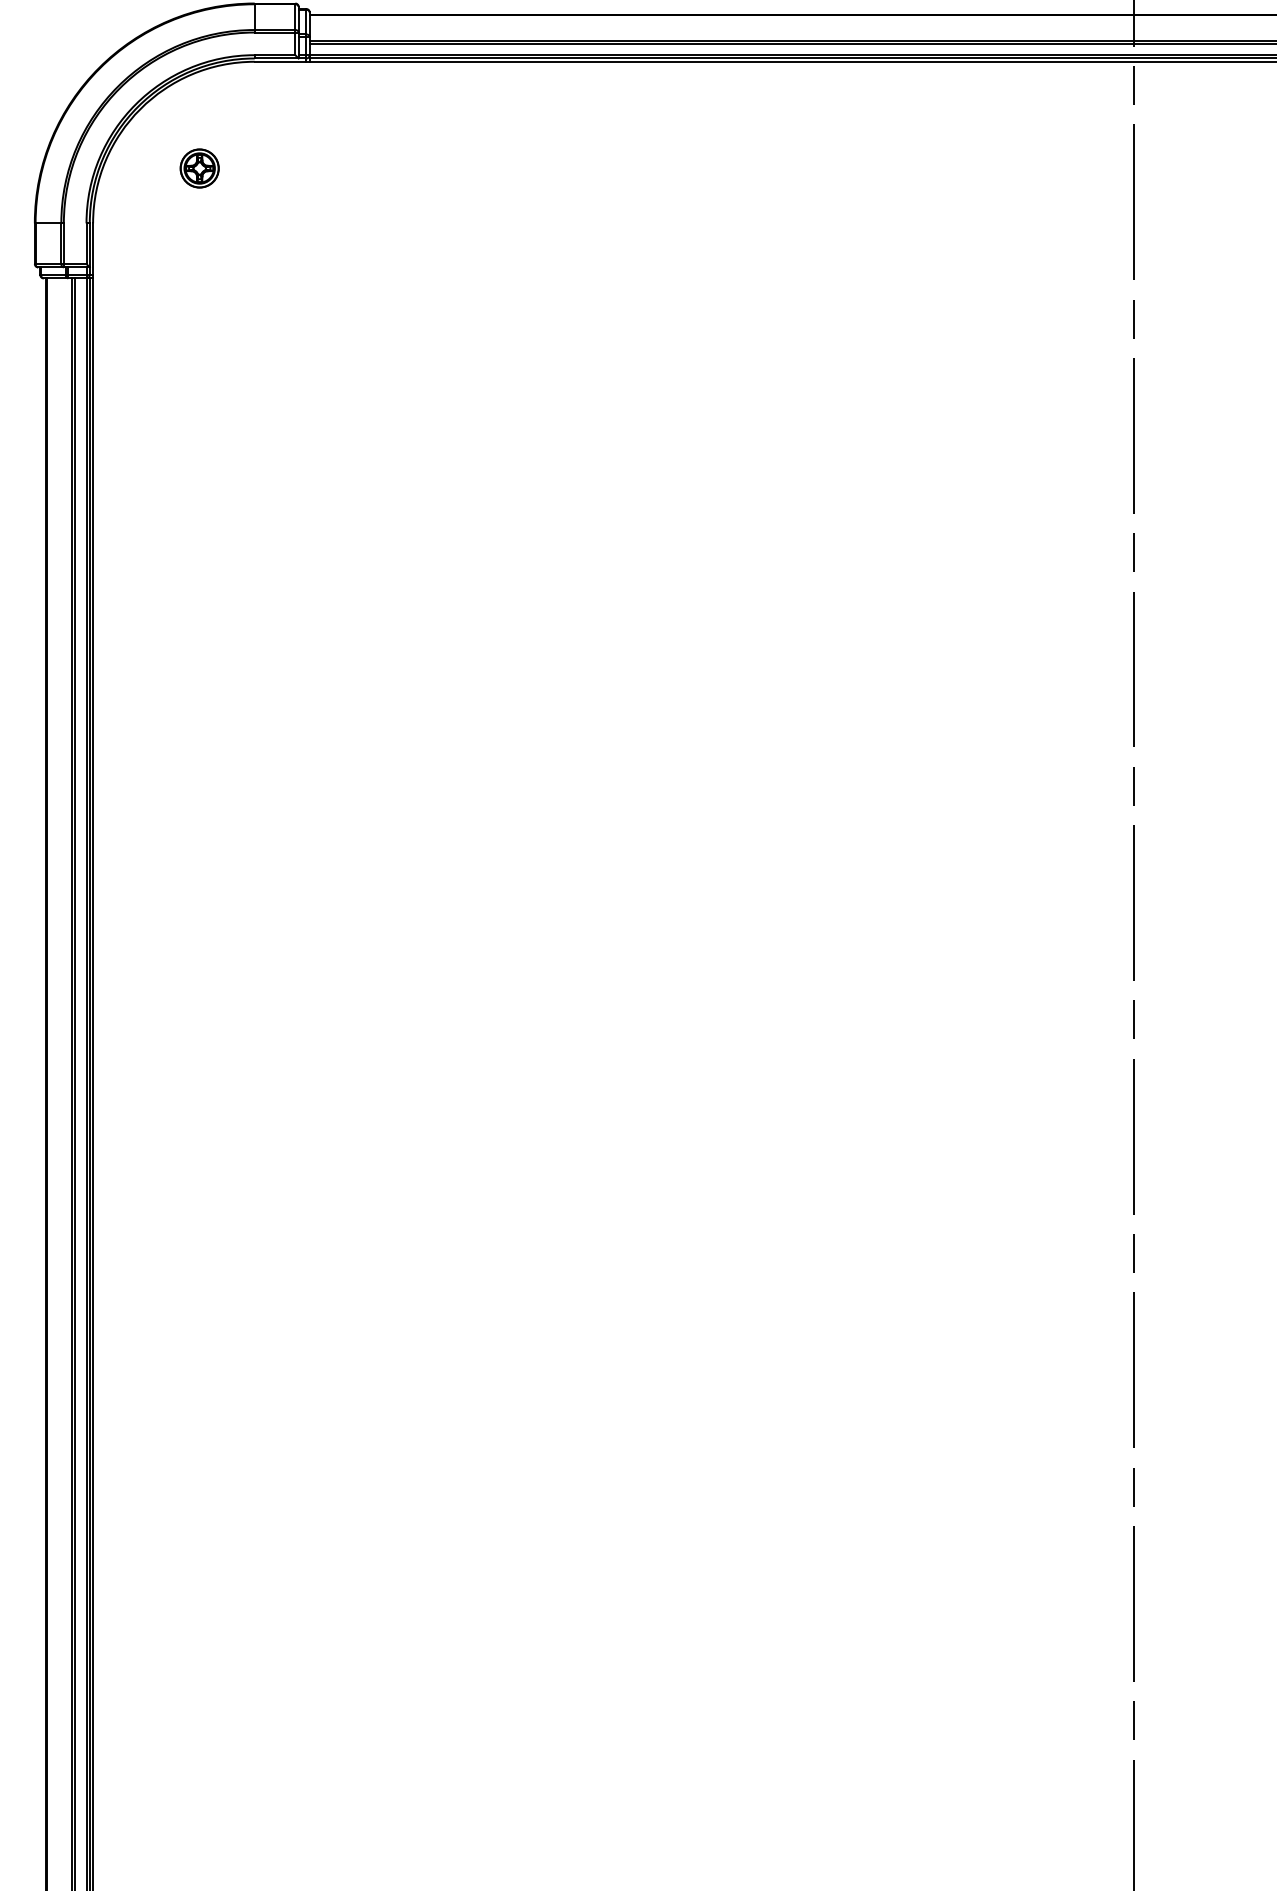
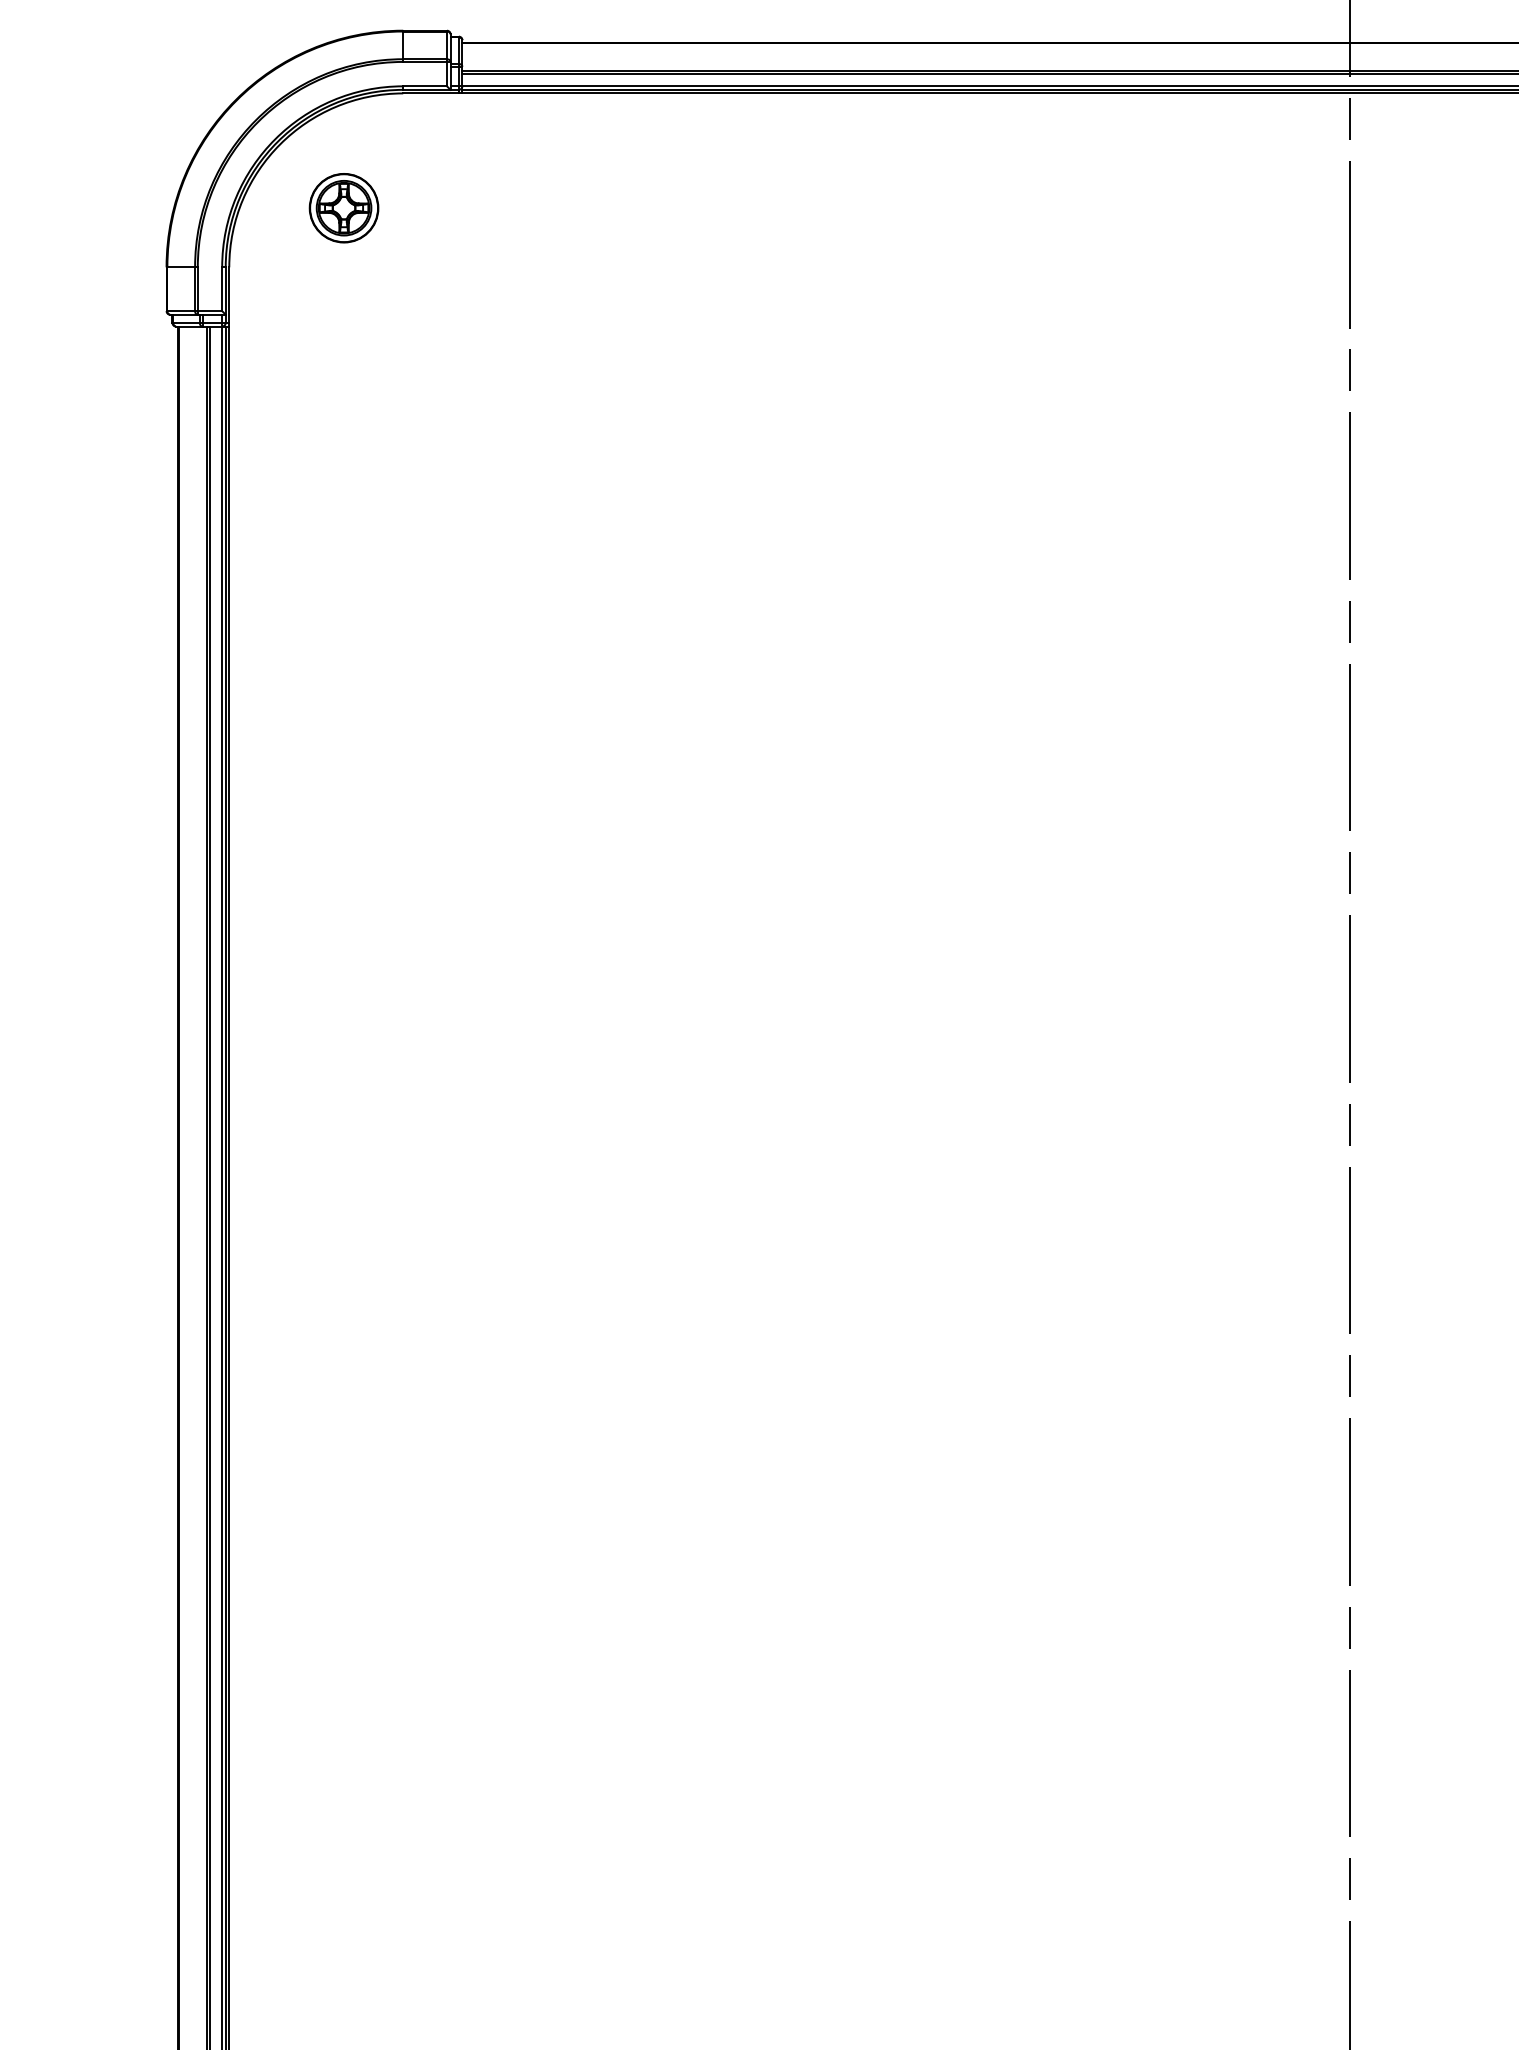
part: (199, 168) -> (343, 208), size x1.67

